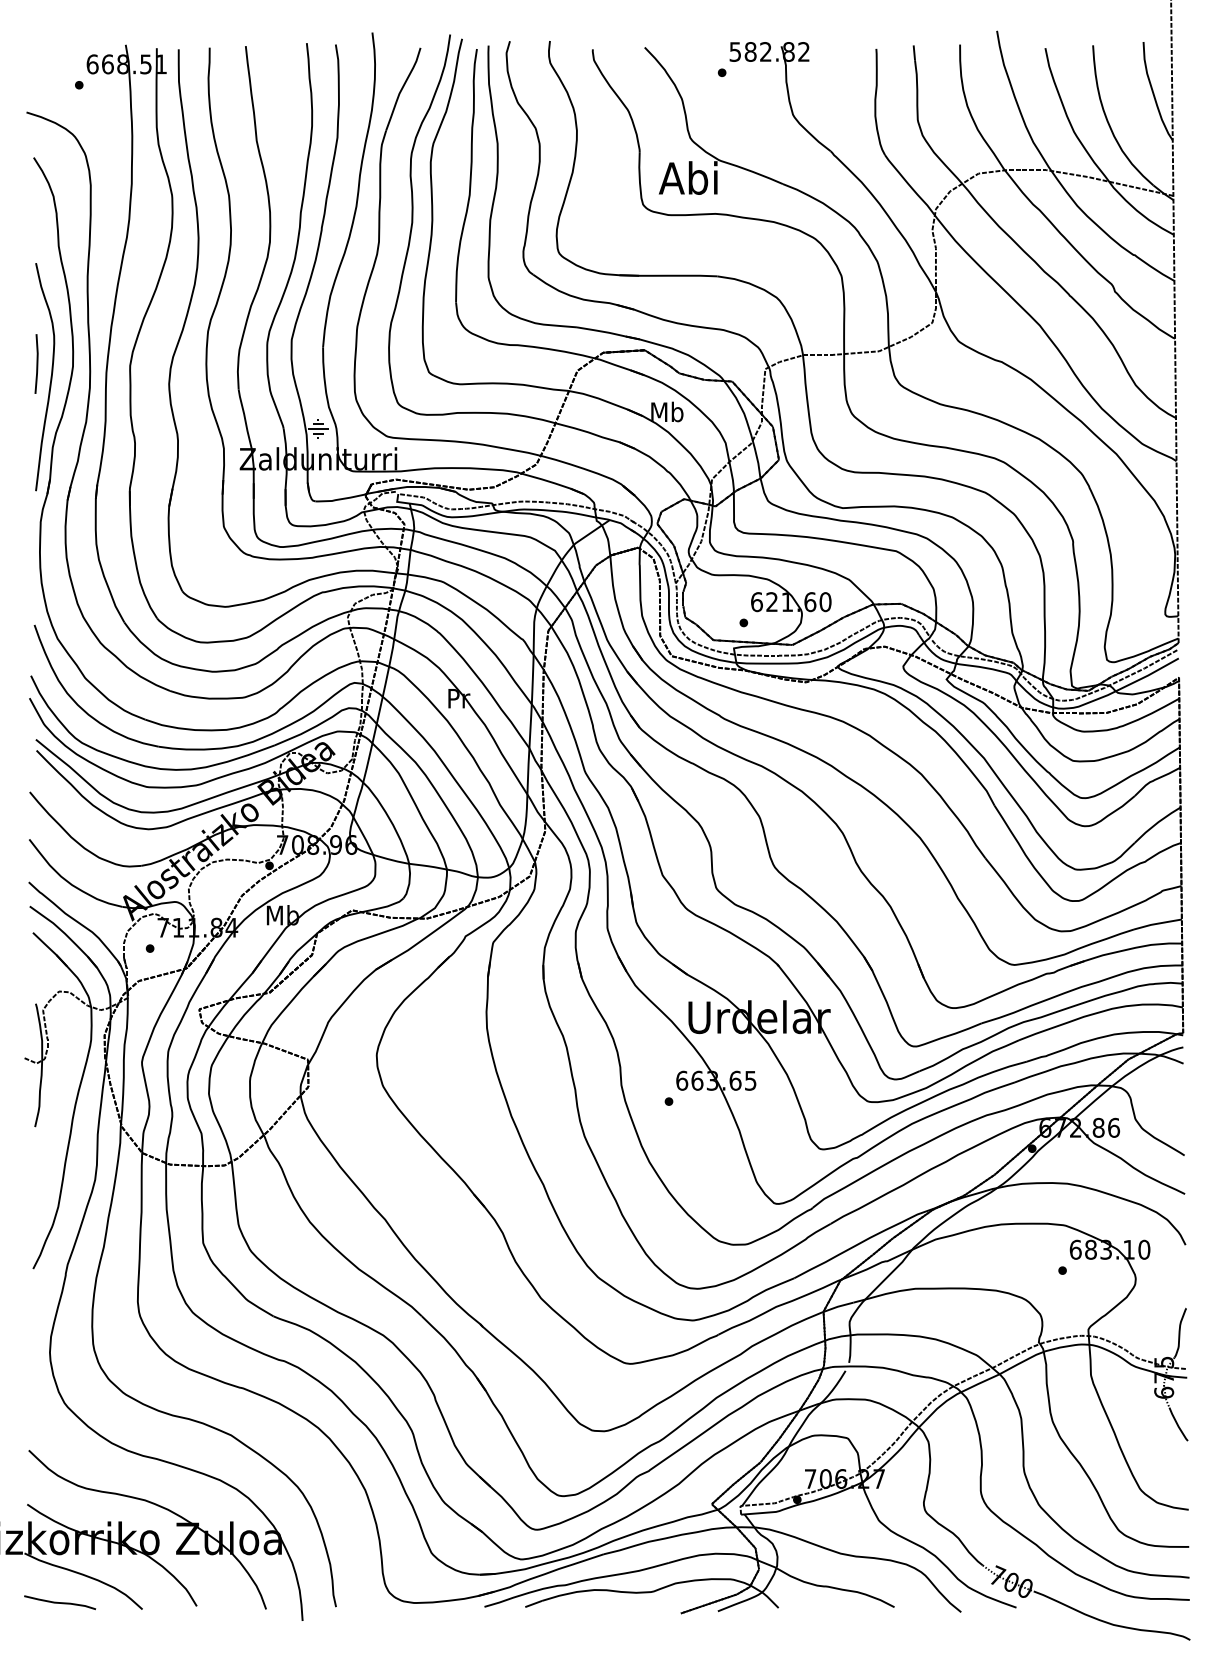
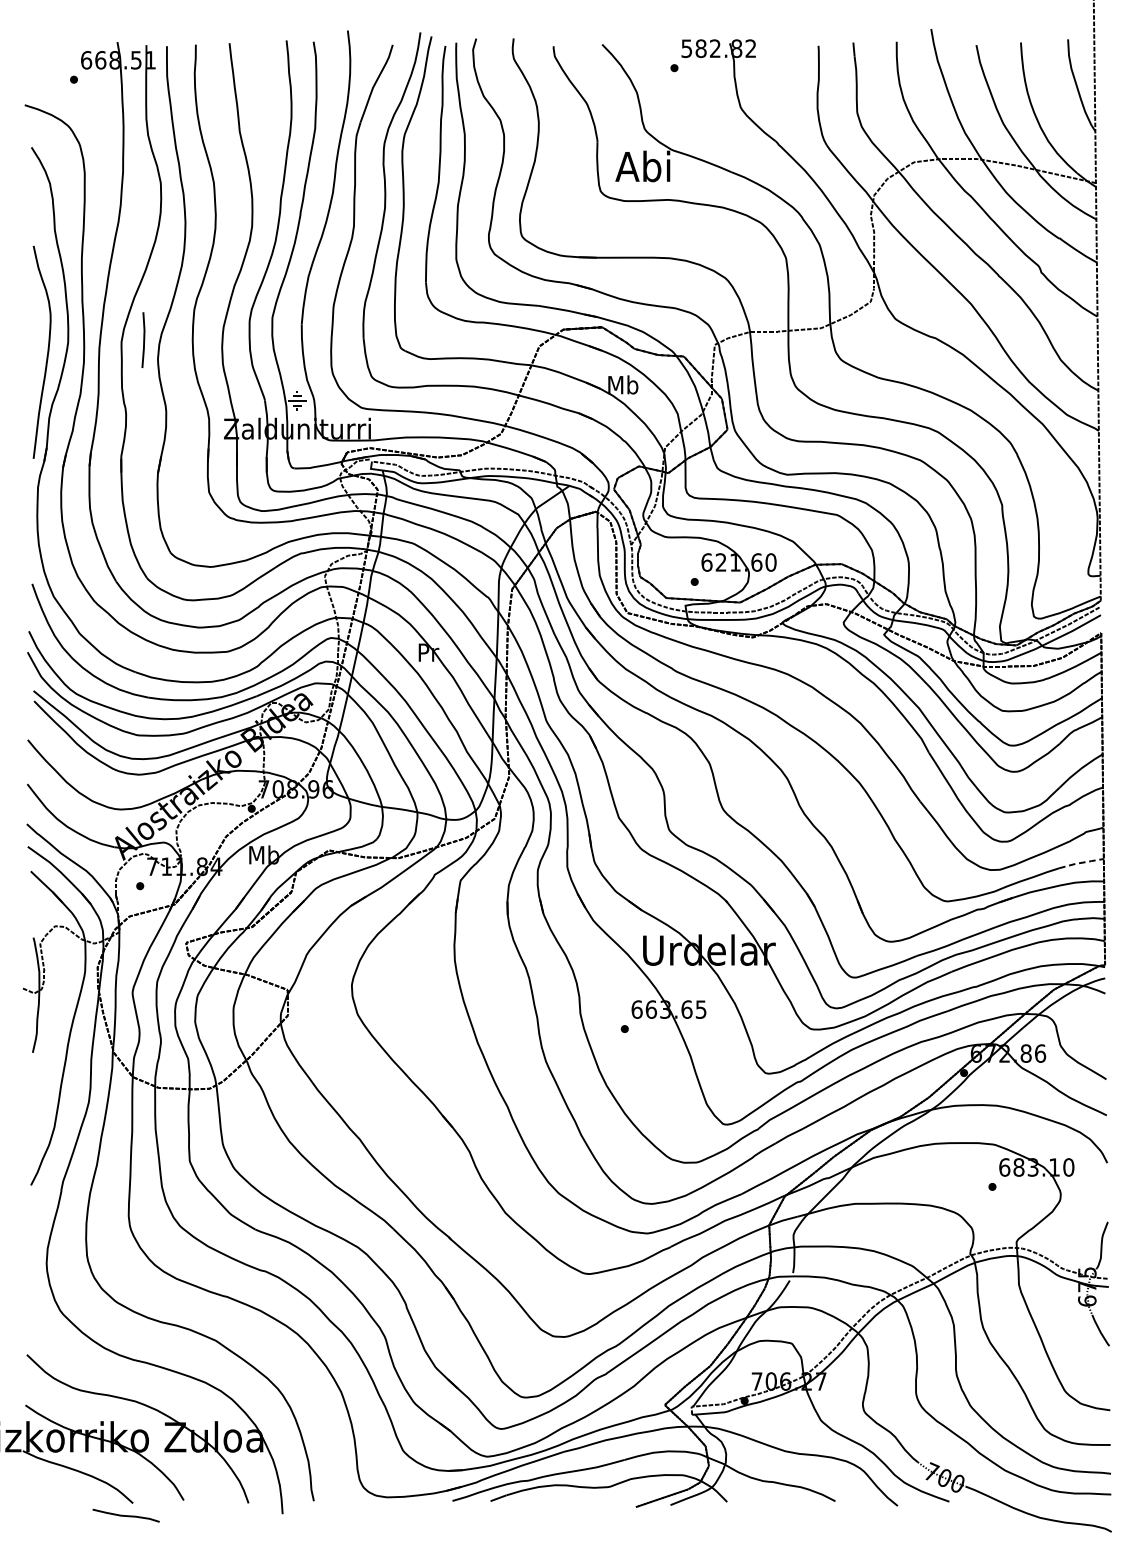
line: (36, 363) -> (143, 339), moved
line: (1157, 923) -> (1081, 862), solid -> dashed
curve: (60, 1602) -> (126, 1515), moved

